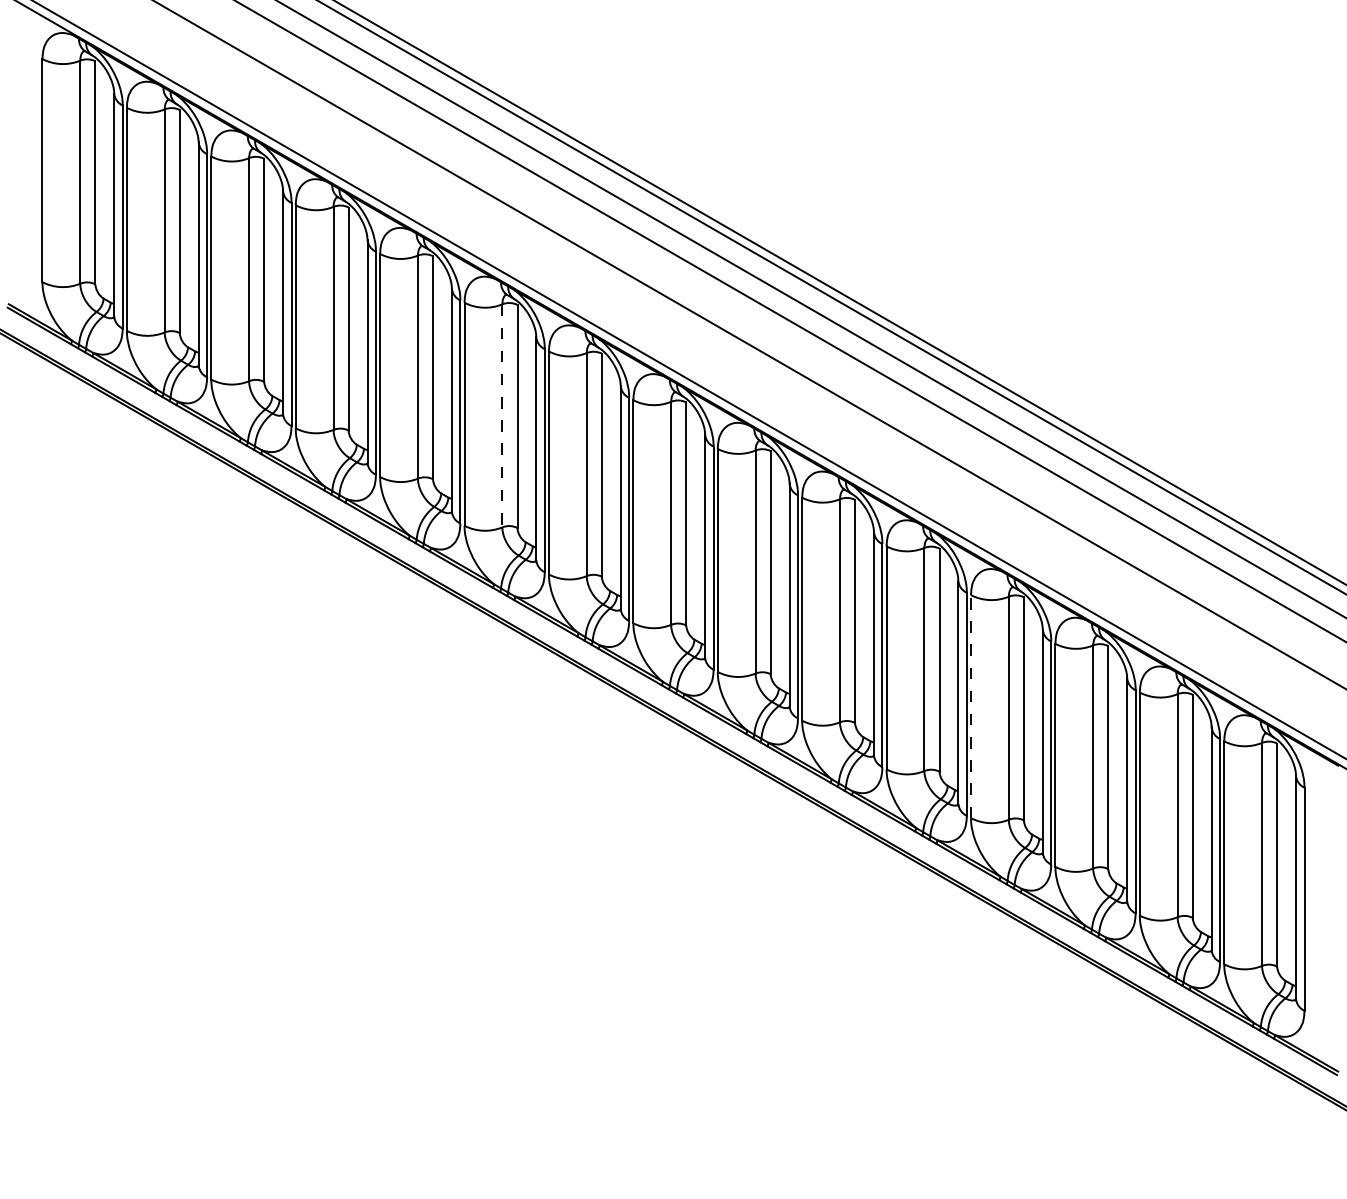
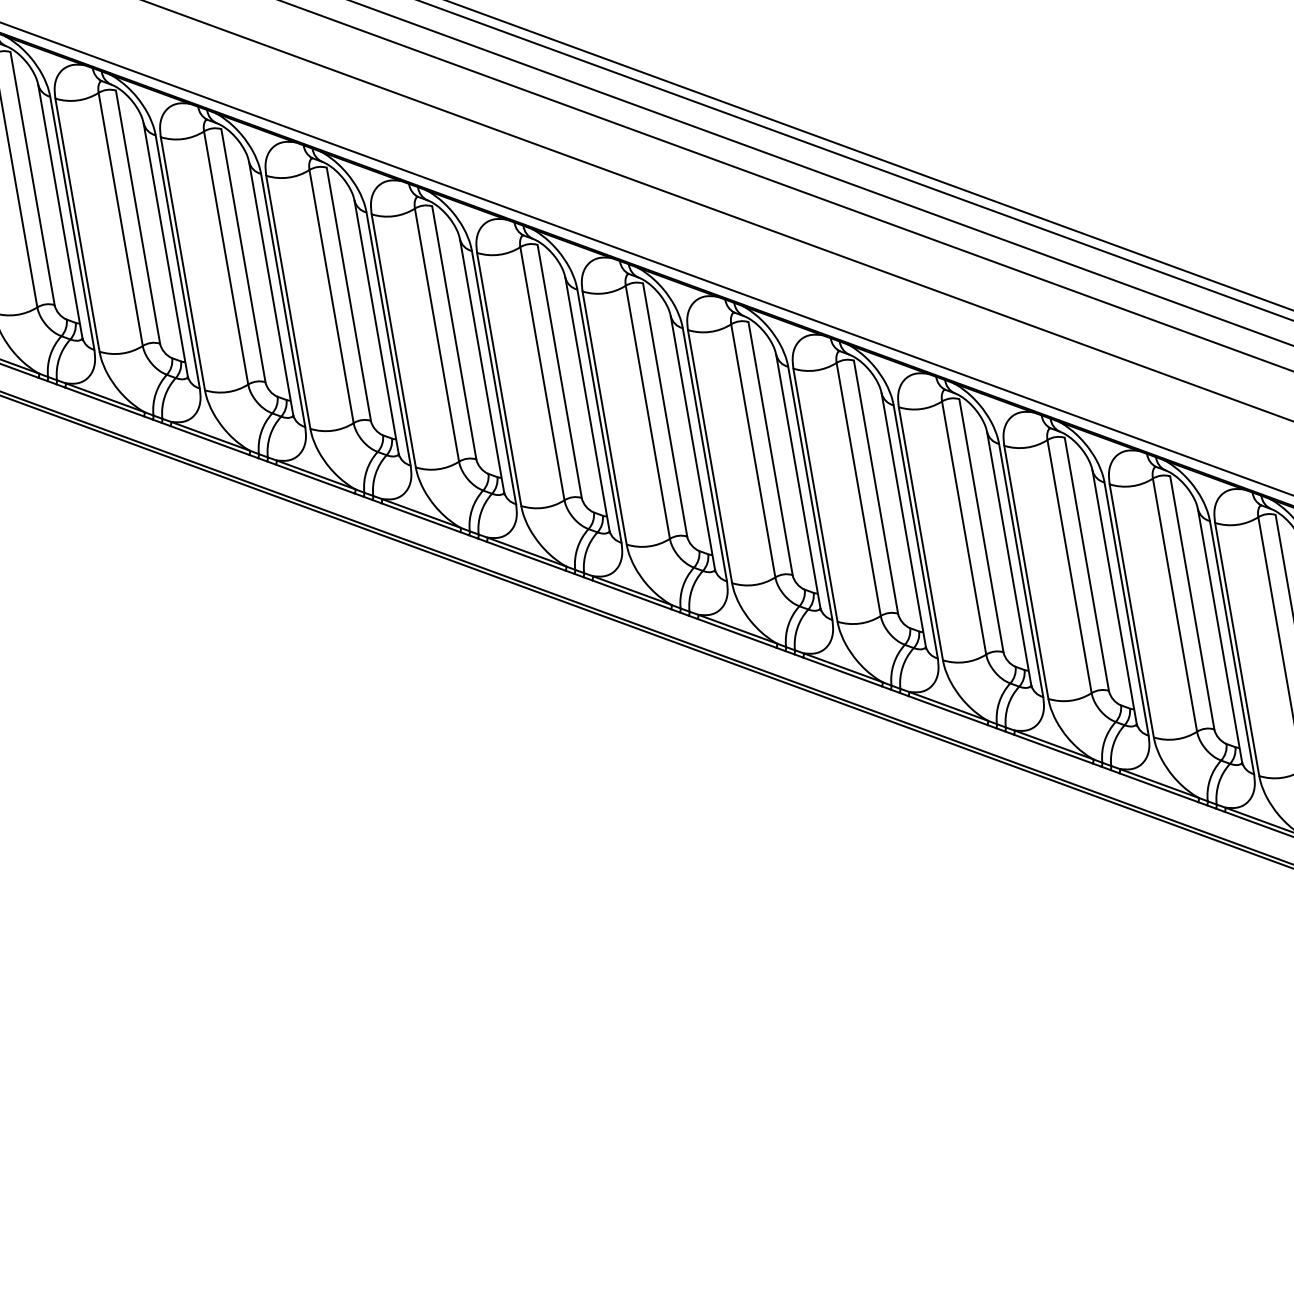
line: (502, 415) -> (437, 334), dashed -> solid
line: (971, 706) -> (1026, 572), dashed -> solid

